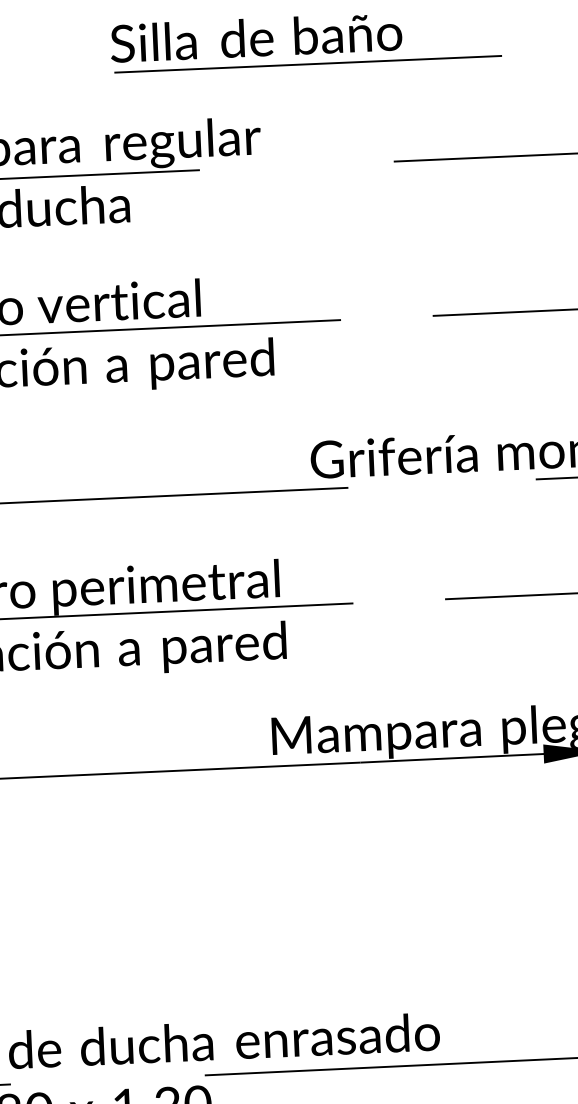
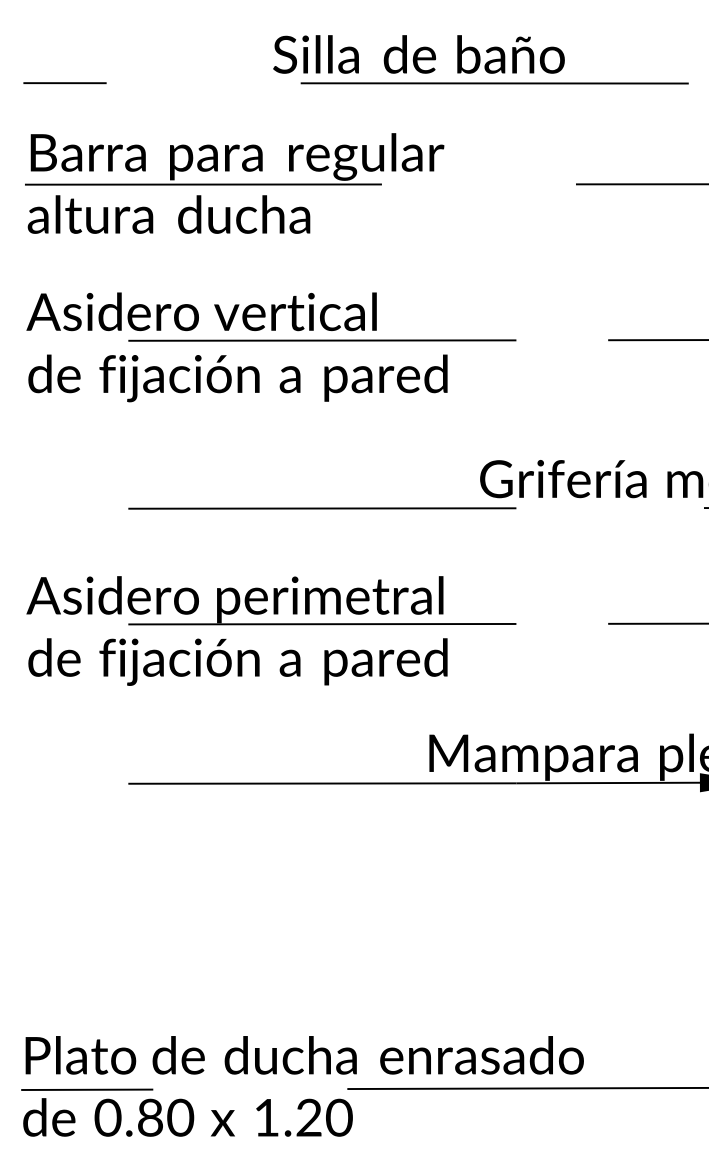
text: (255, 37) -> (418, 54), moved

